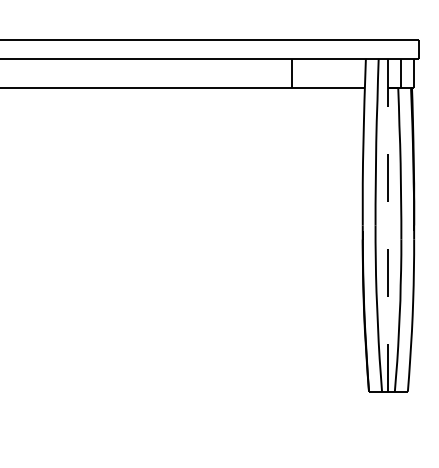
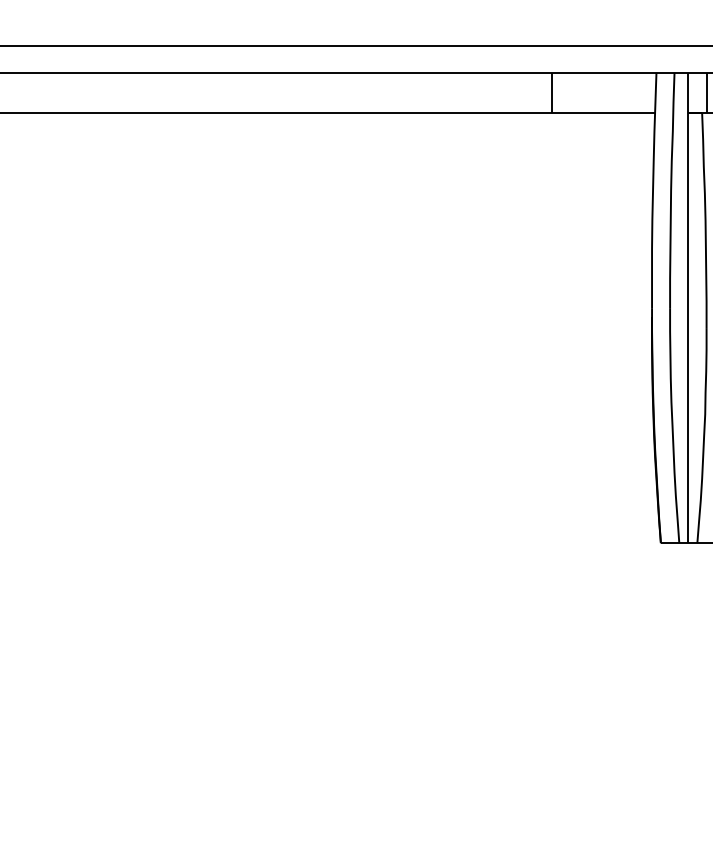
line: (388, 239) -> (688, 328), dashed -> solid

